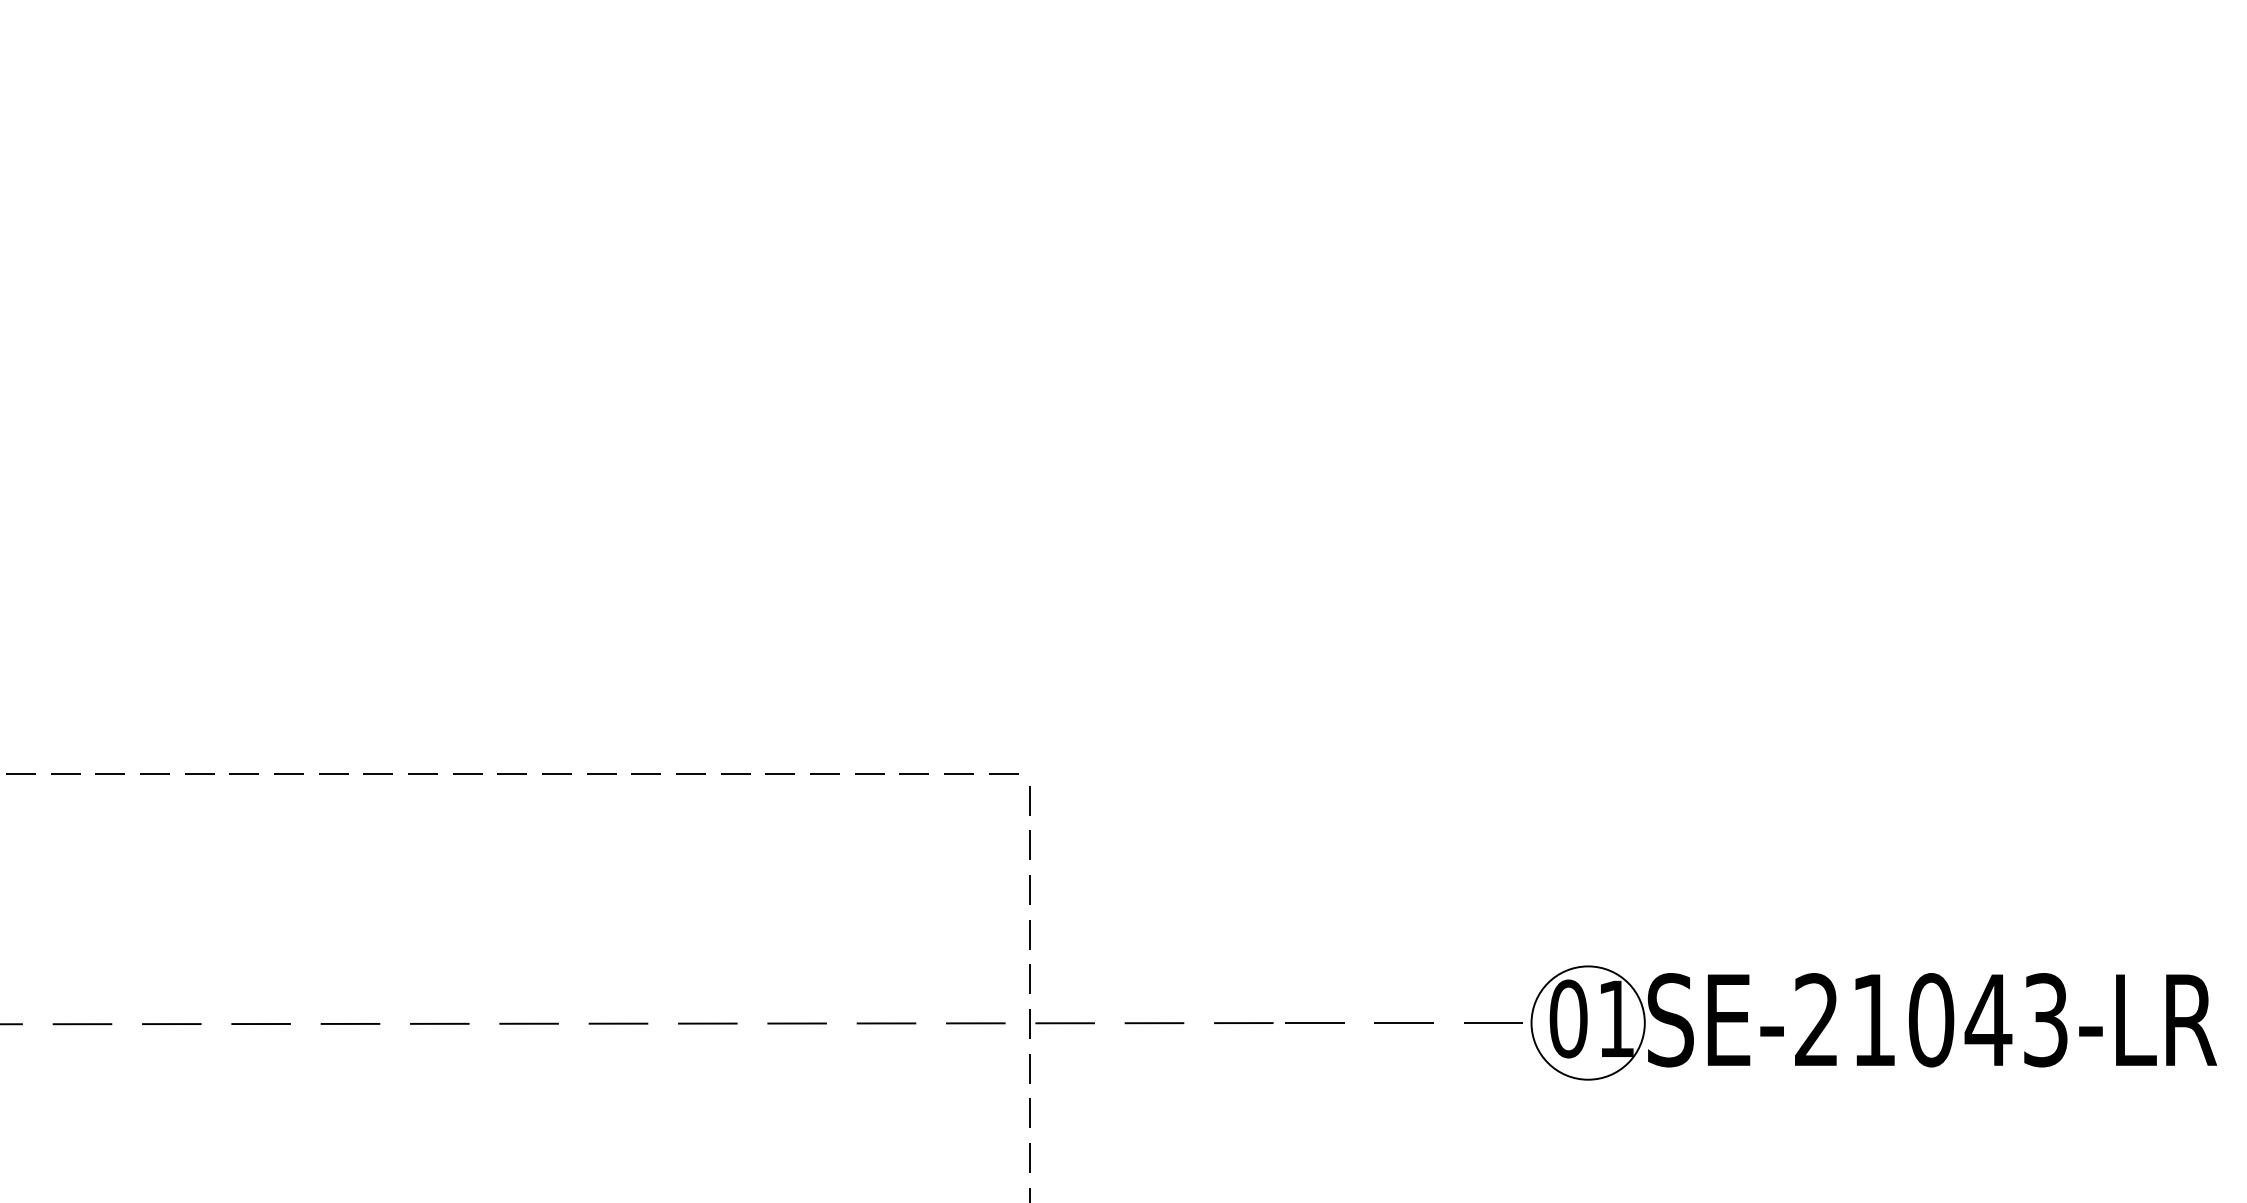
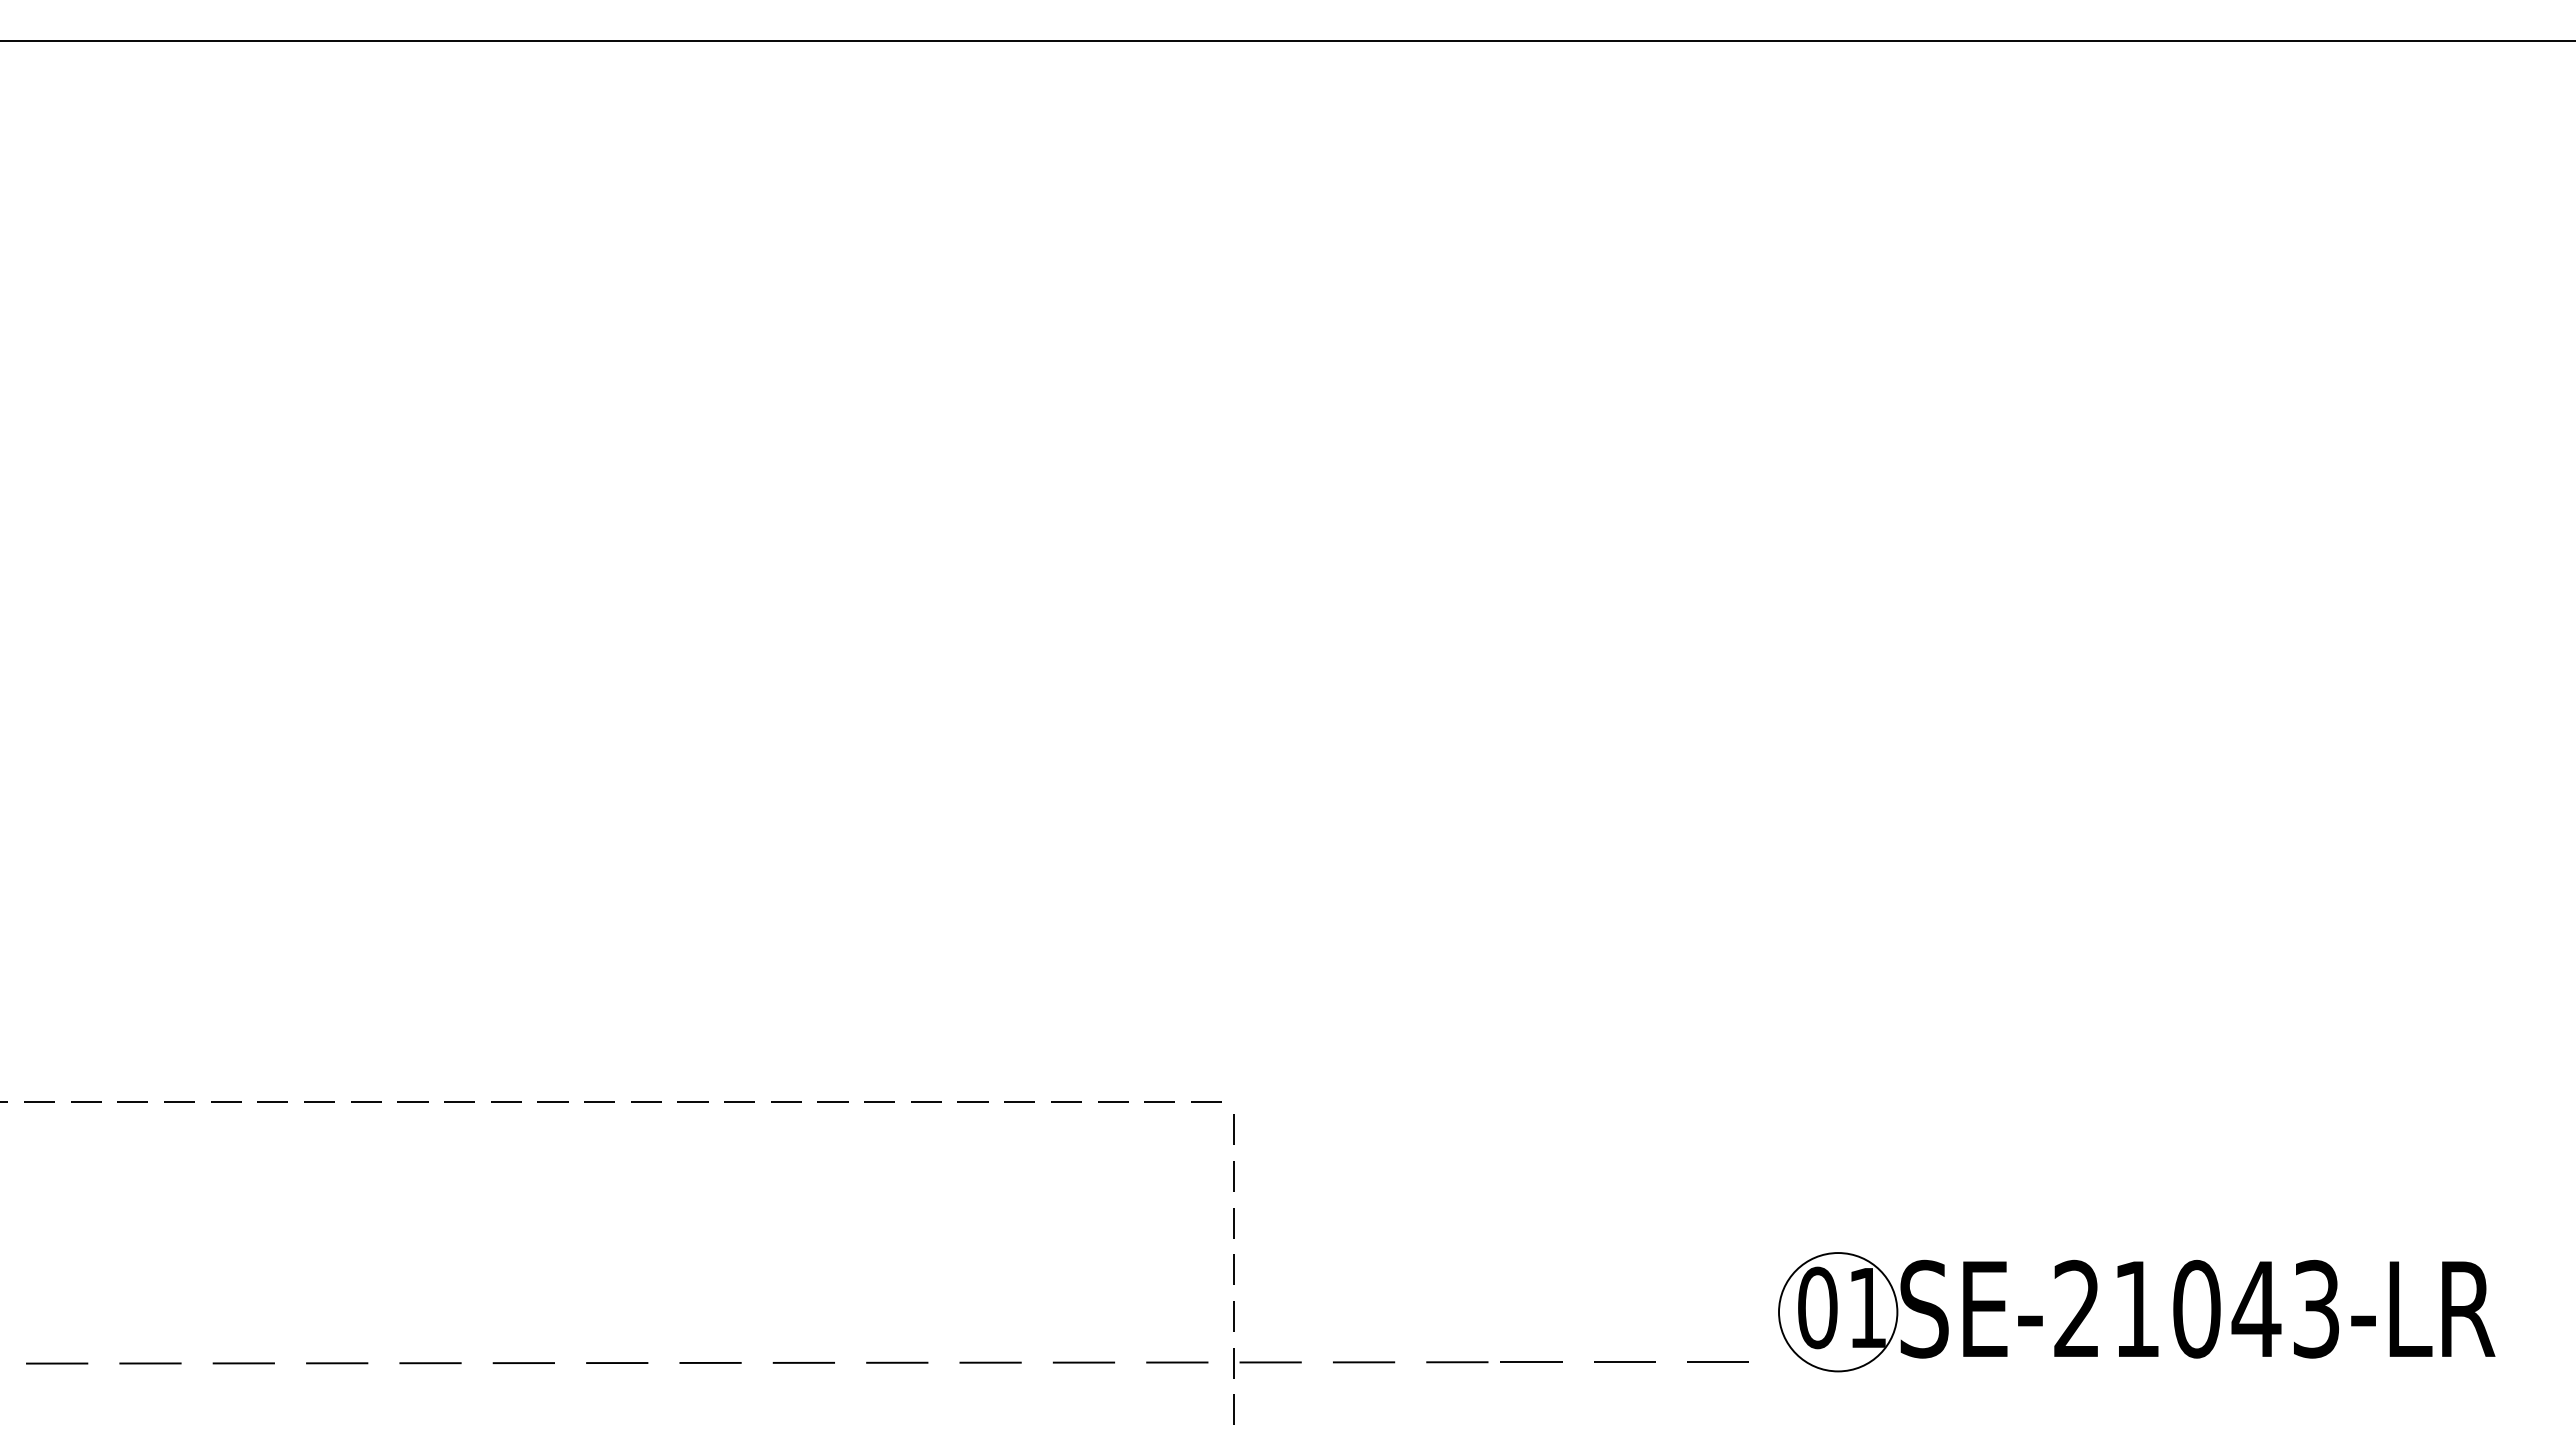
part: (1873, 1023) -> (2136, 1312), moved

